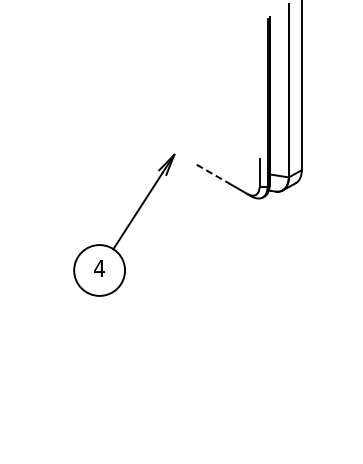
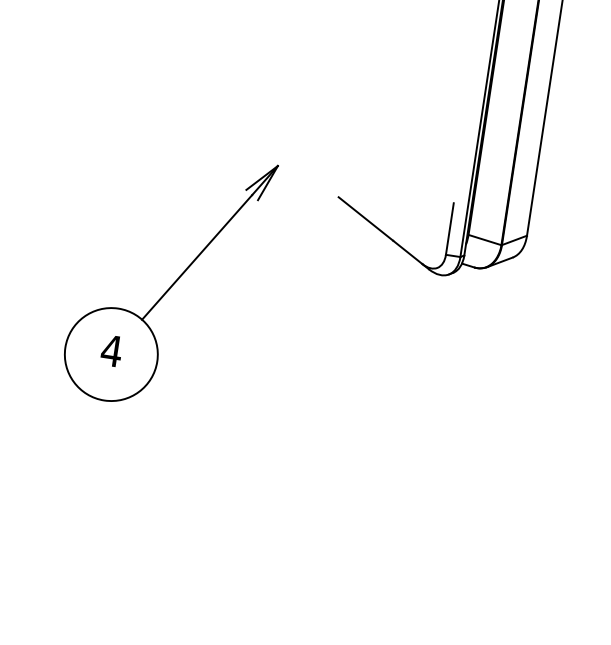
line: (213, 174) -> (366, 219), dashed -> solid
part: (124, 224) -> (168, 278), moved

